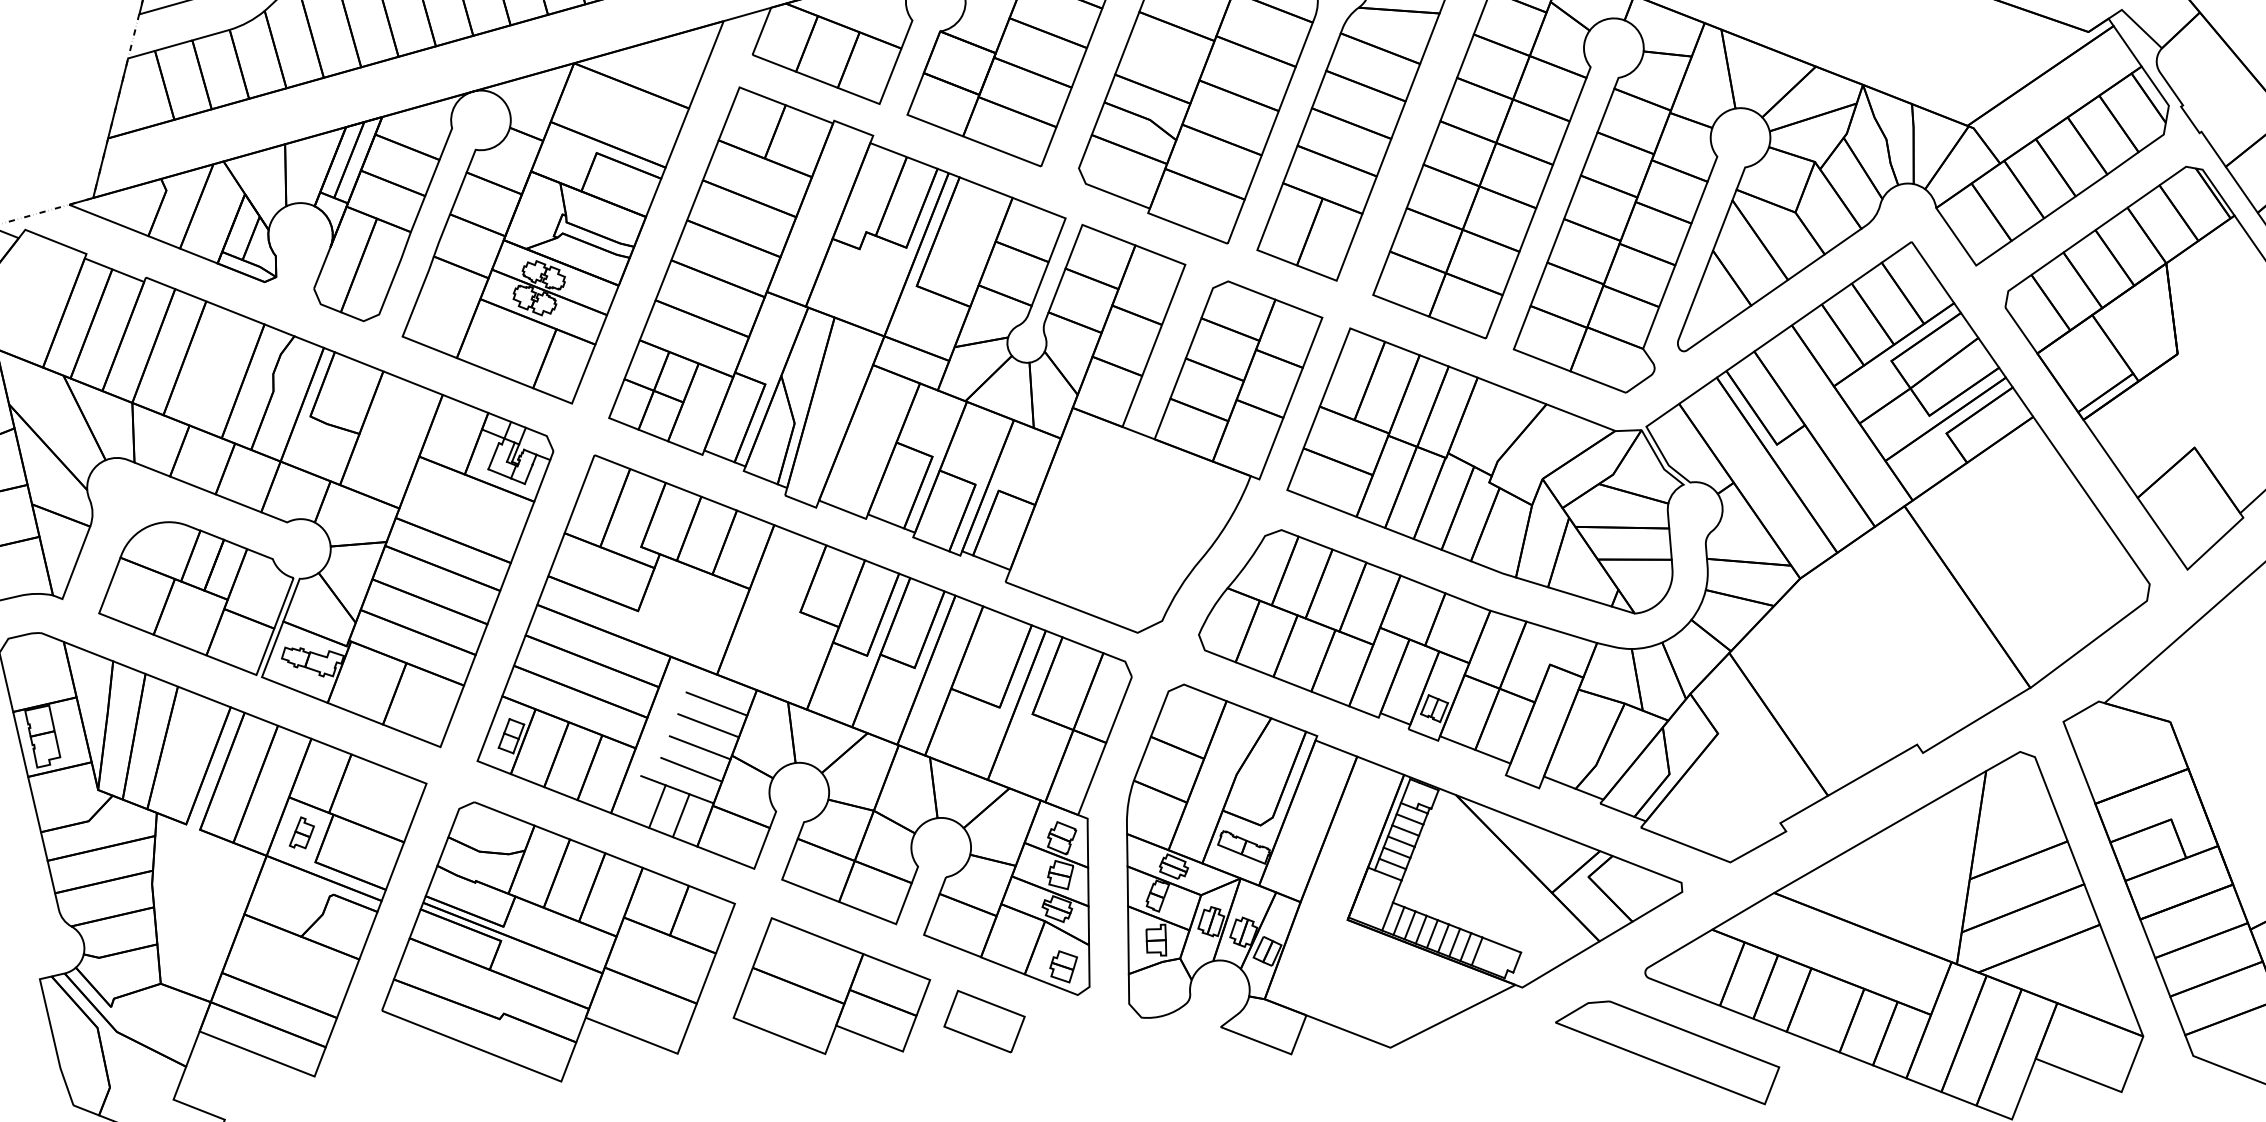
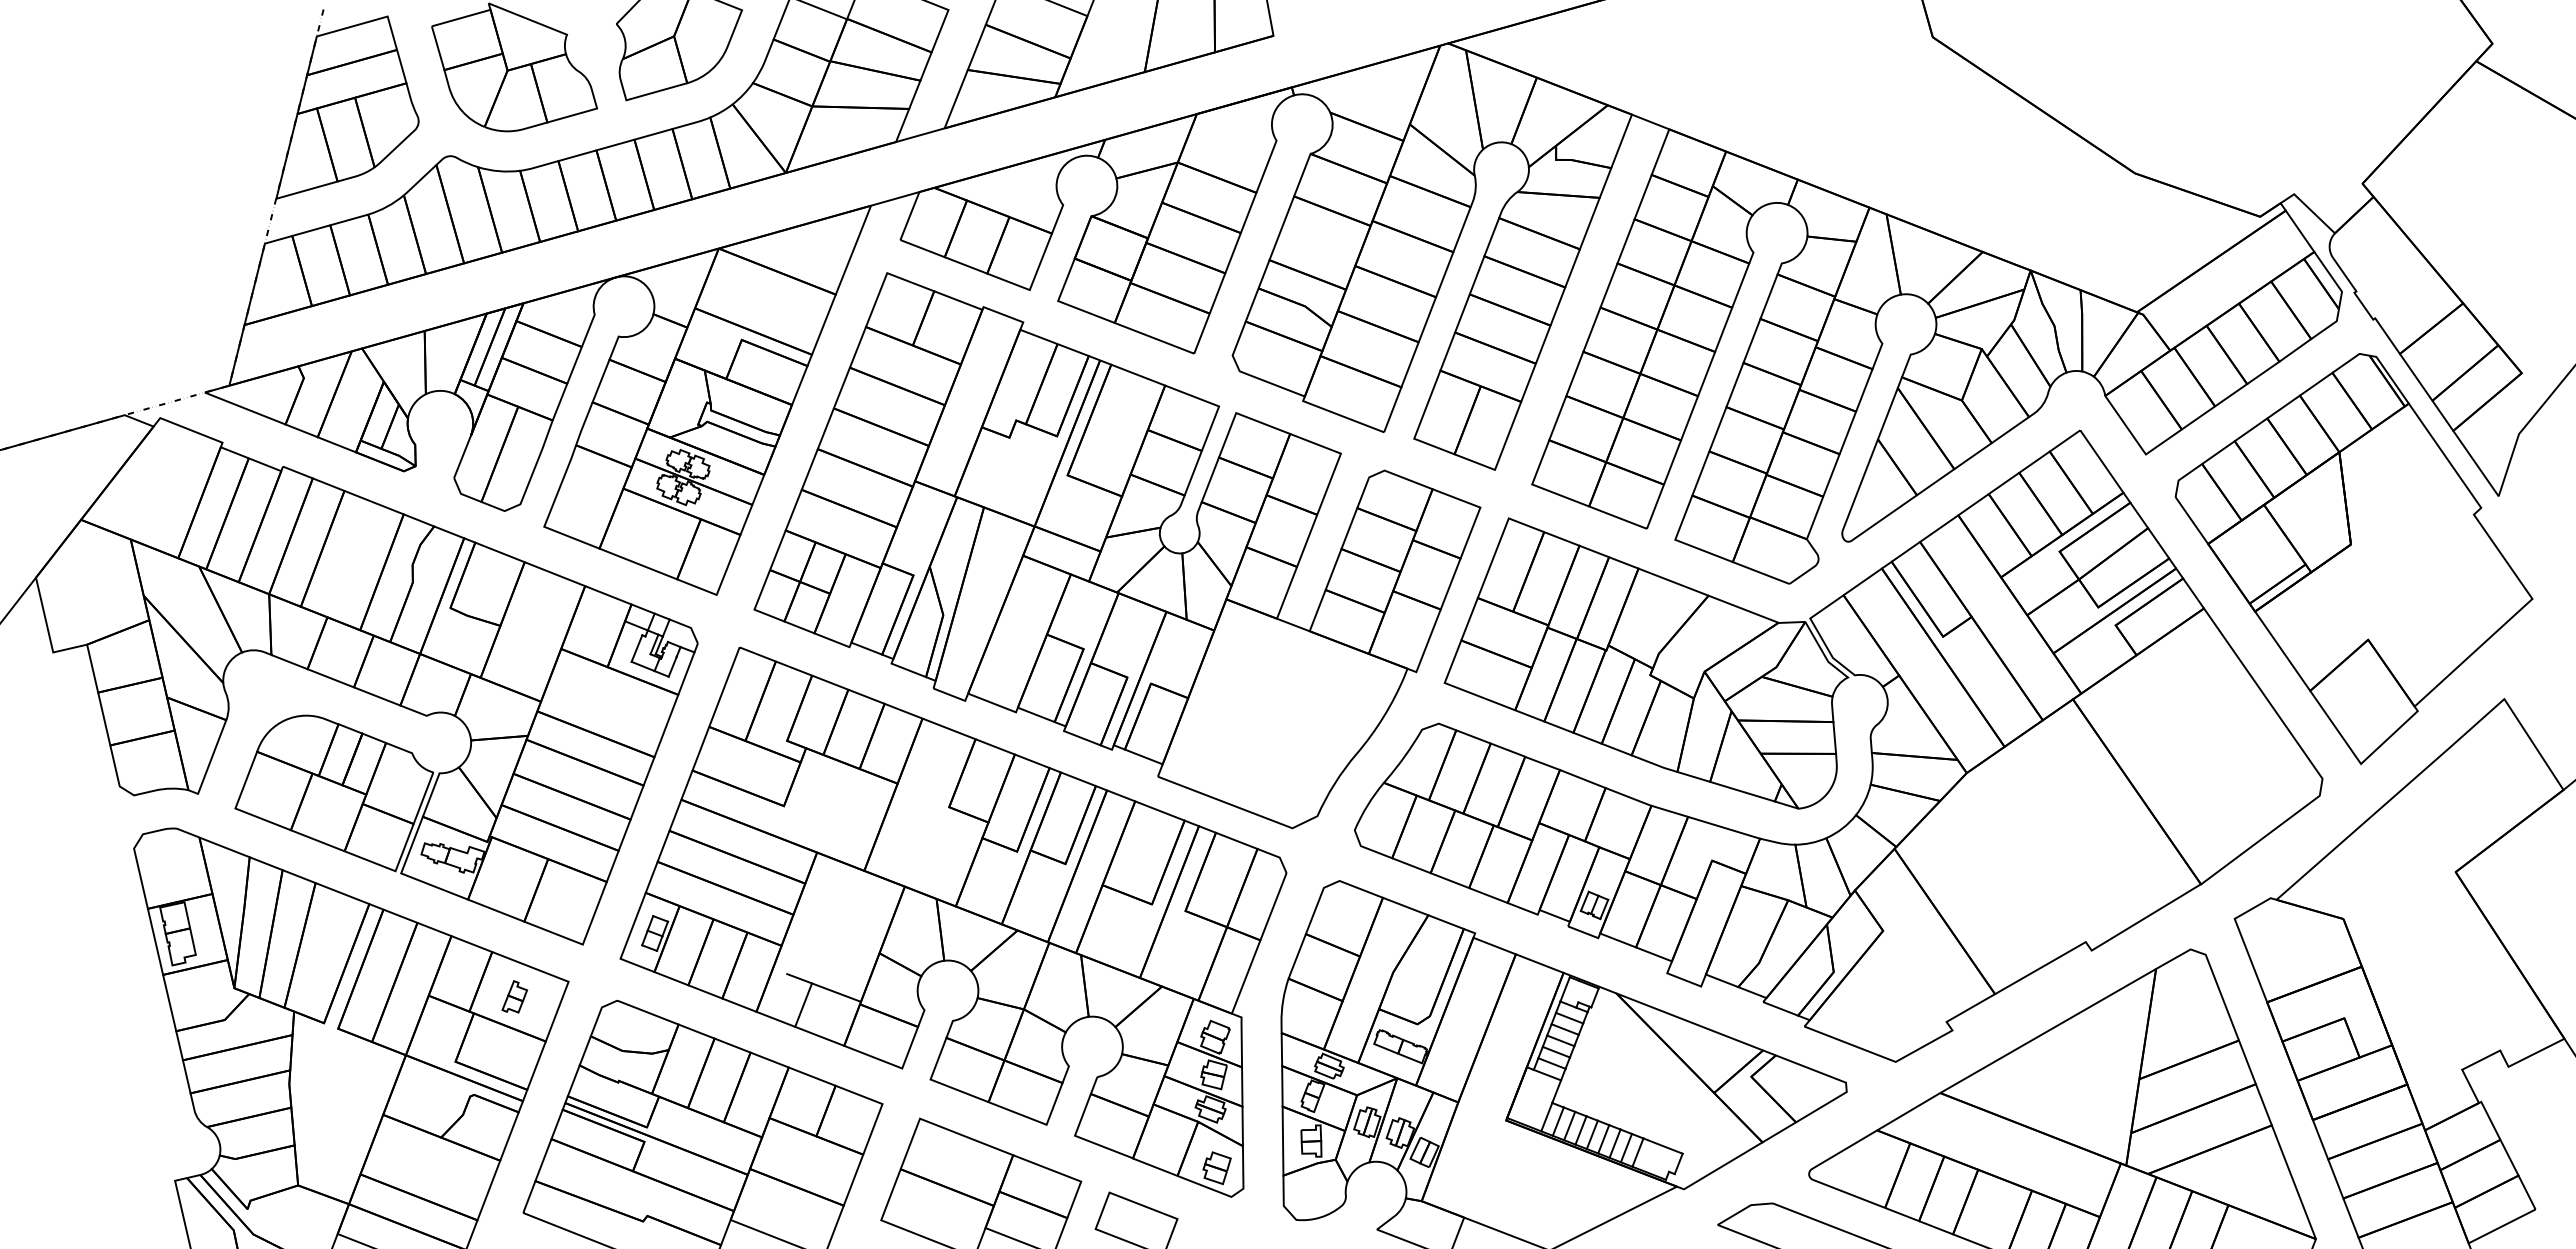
line: (717, 703) -> (864, 900), removed
line: (708, 725) -> (855, 922), removed
line: (700, 748) -> (847, 945), removed
line: (691, 769) -> (838, 967), removed
line: (680, 815) -> (827, 1014), removed
part: (301, 832) -> (514, 996), moved

